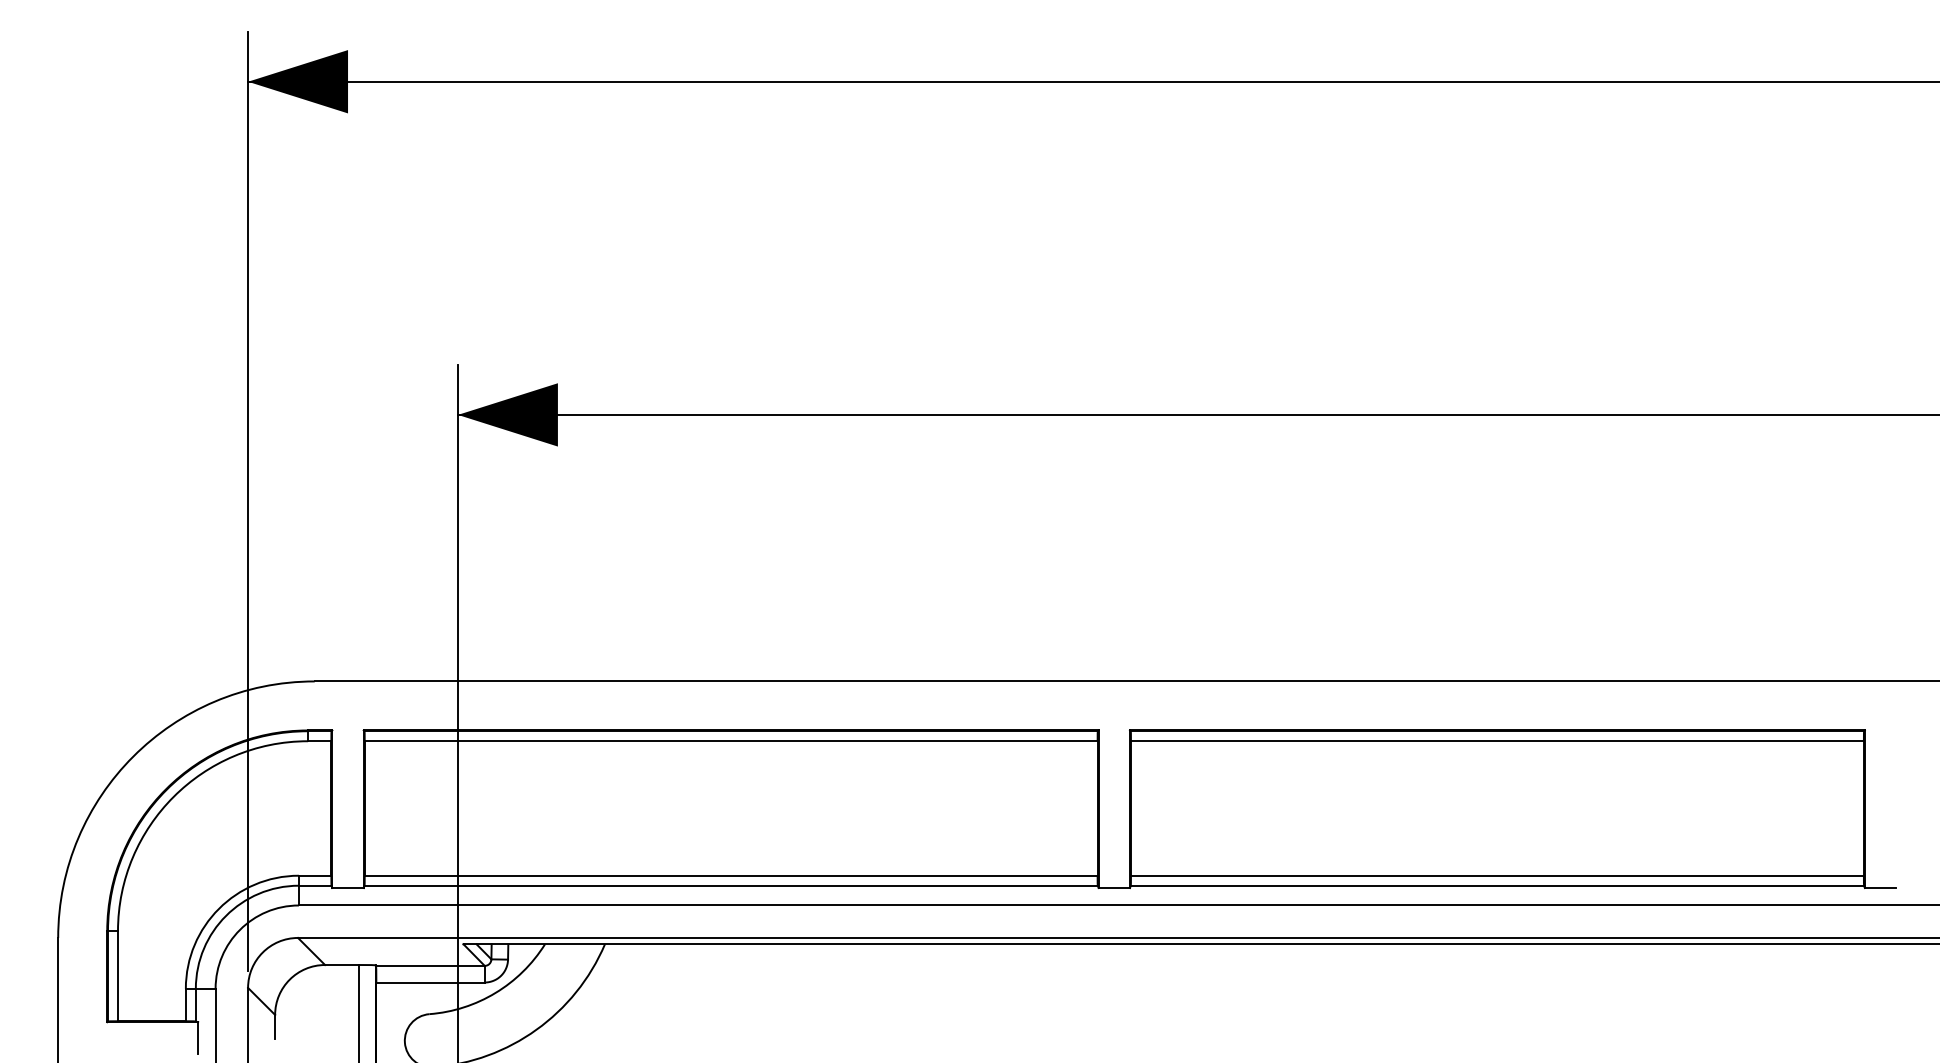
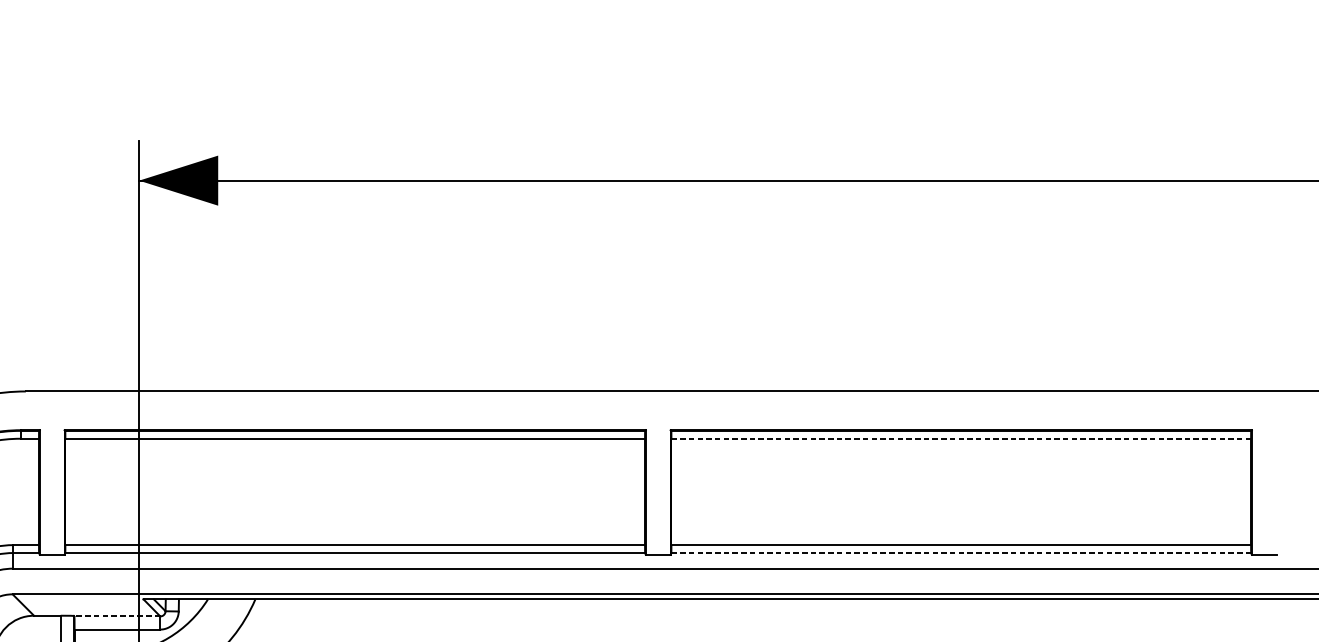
line: (1497, 741) -> (961, 438), solid -> dashed
line: (1497, 885) -> (961, 552), solid -> dashed
line: (429, 965) -> (116, 616), solid -> dashed

